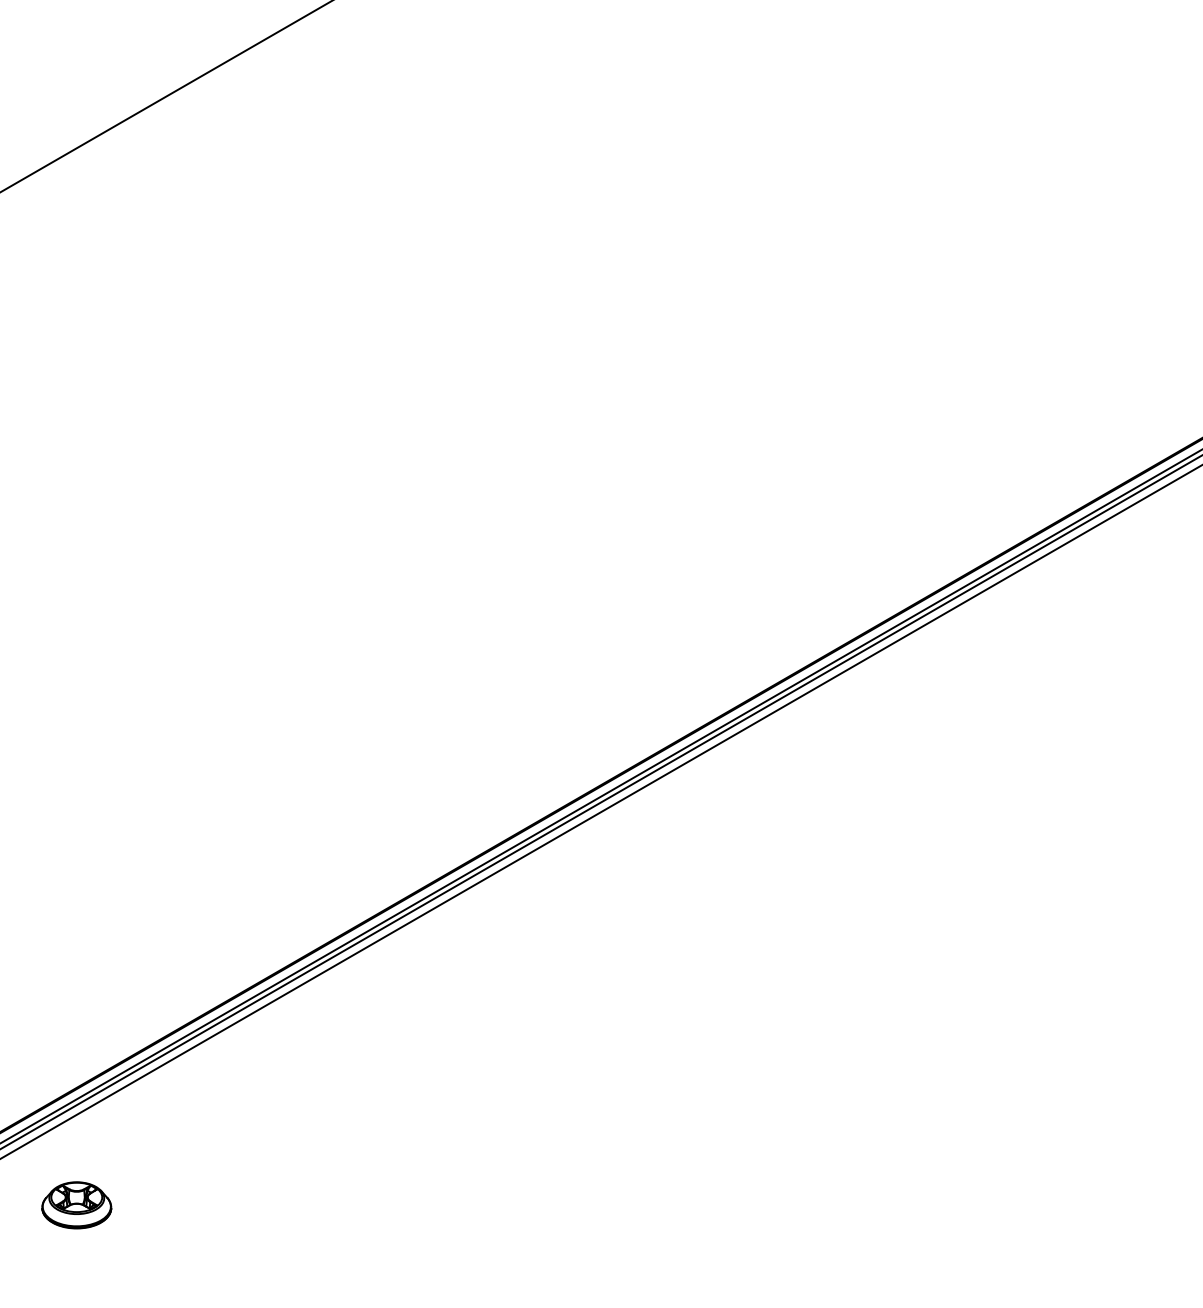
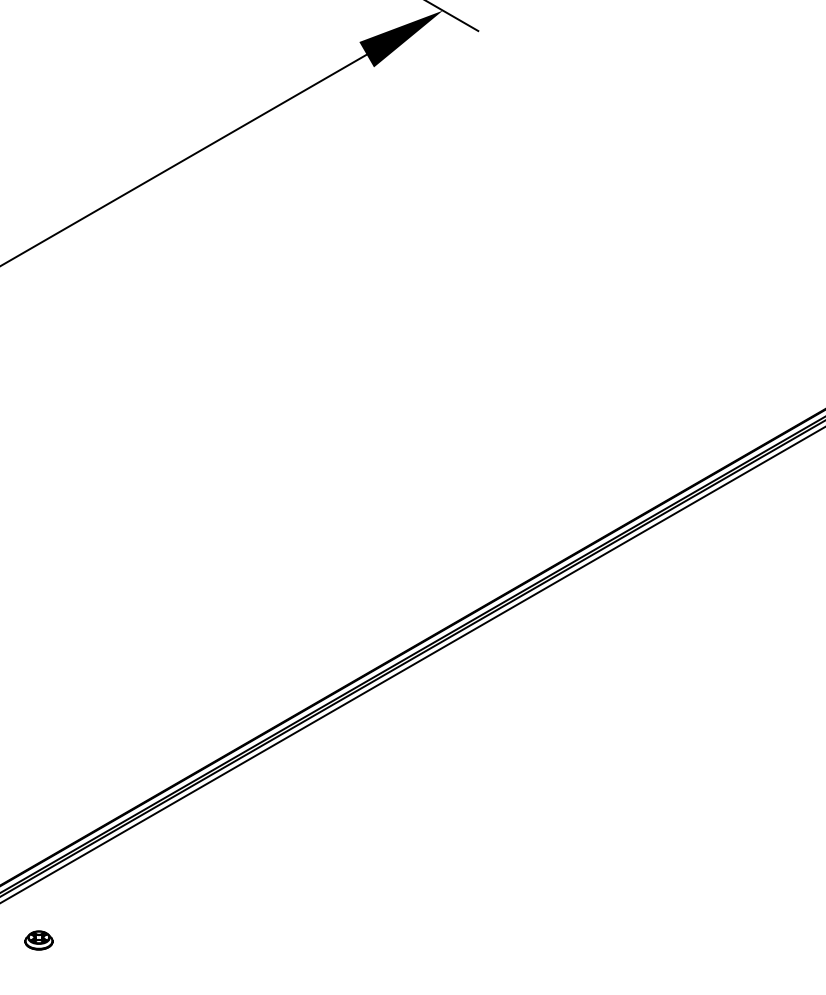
part: (76, 1205) -> (38, 940), size x0.6

